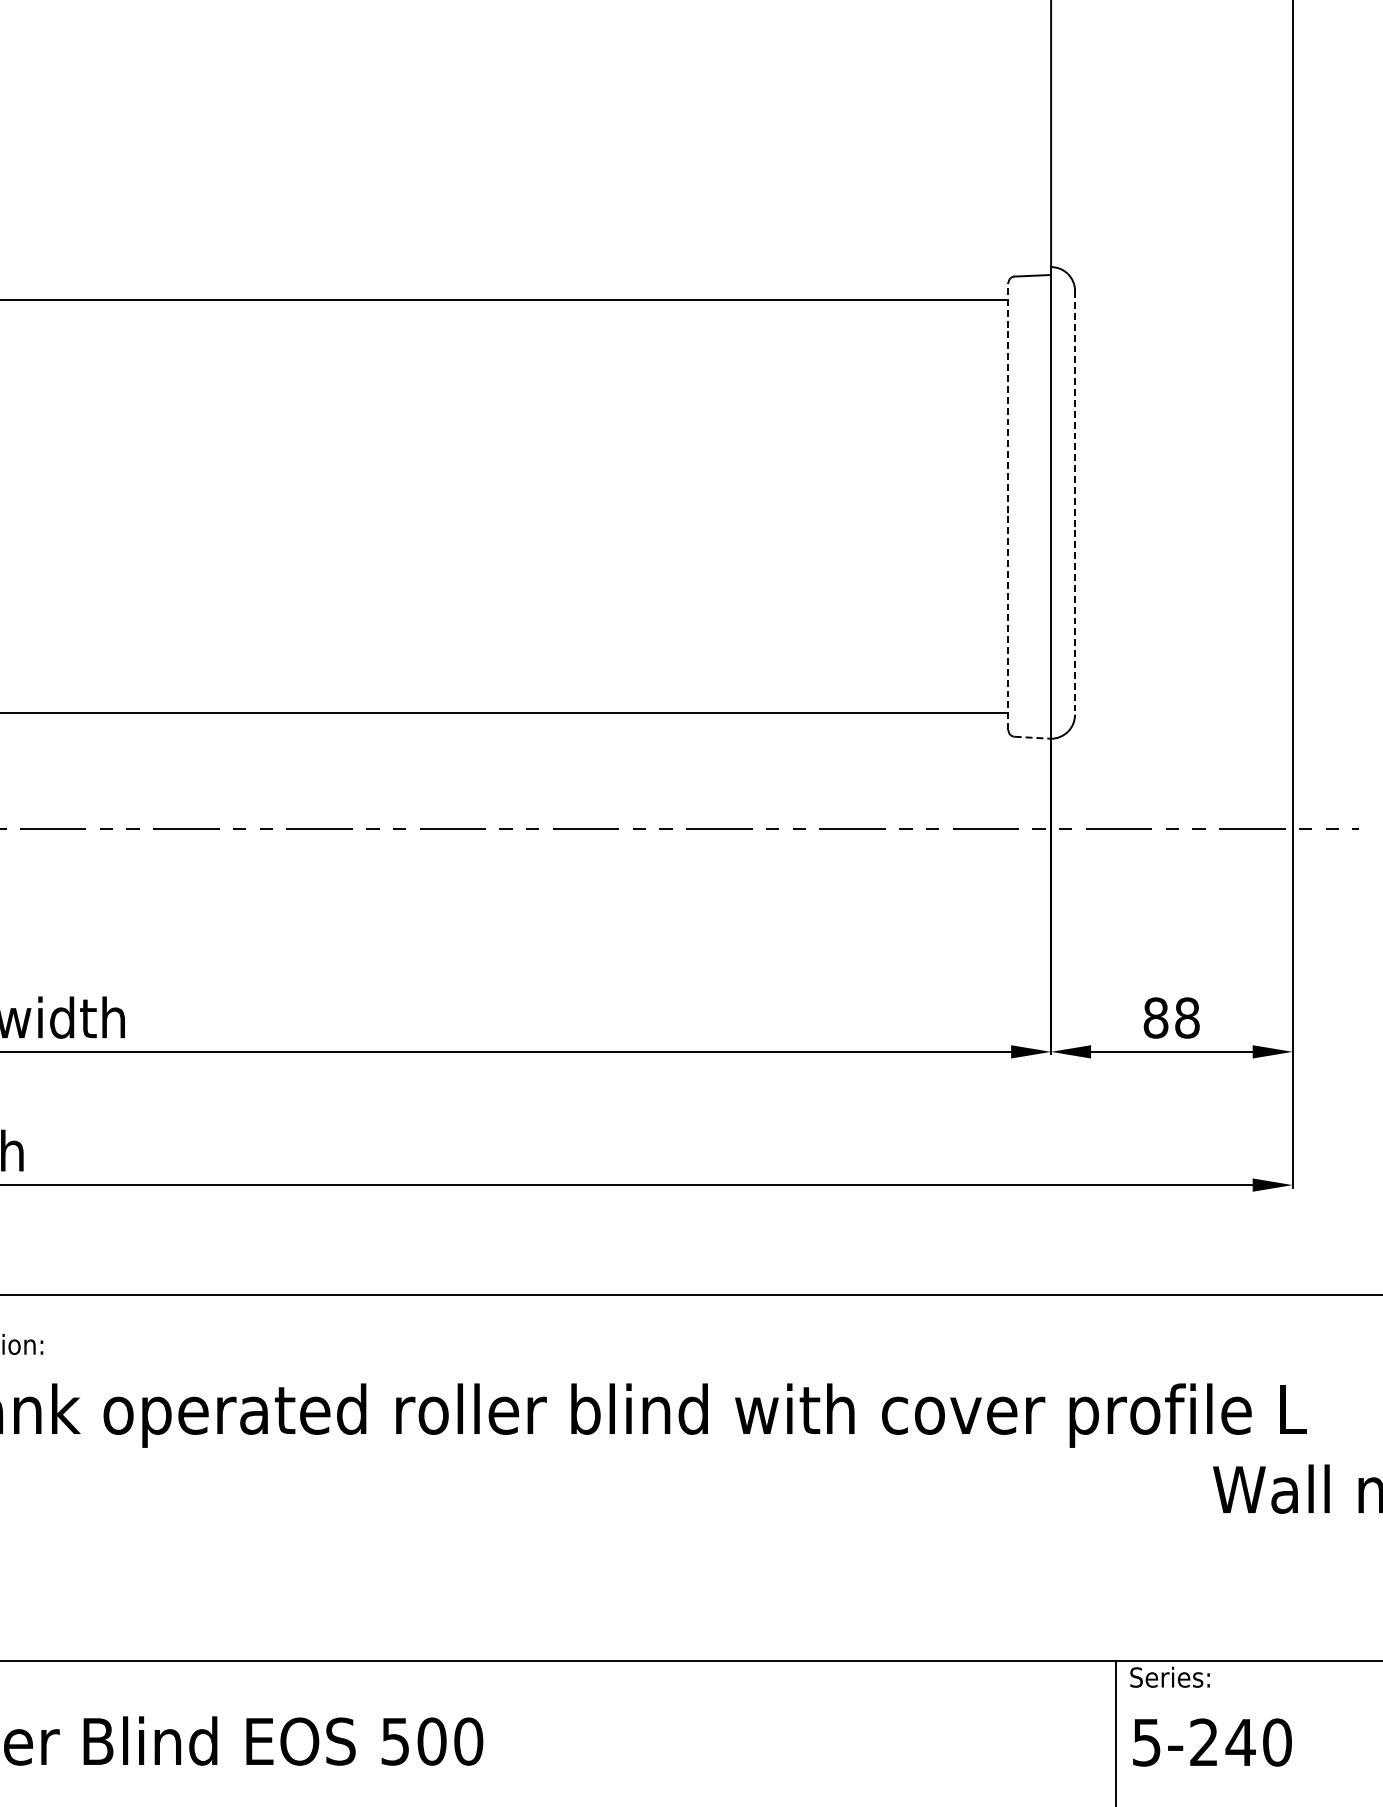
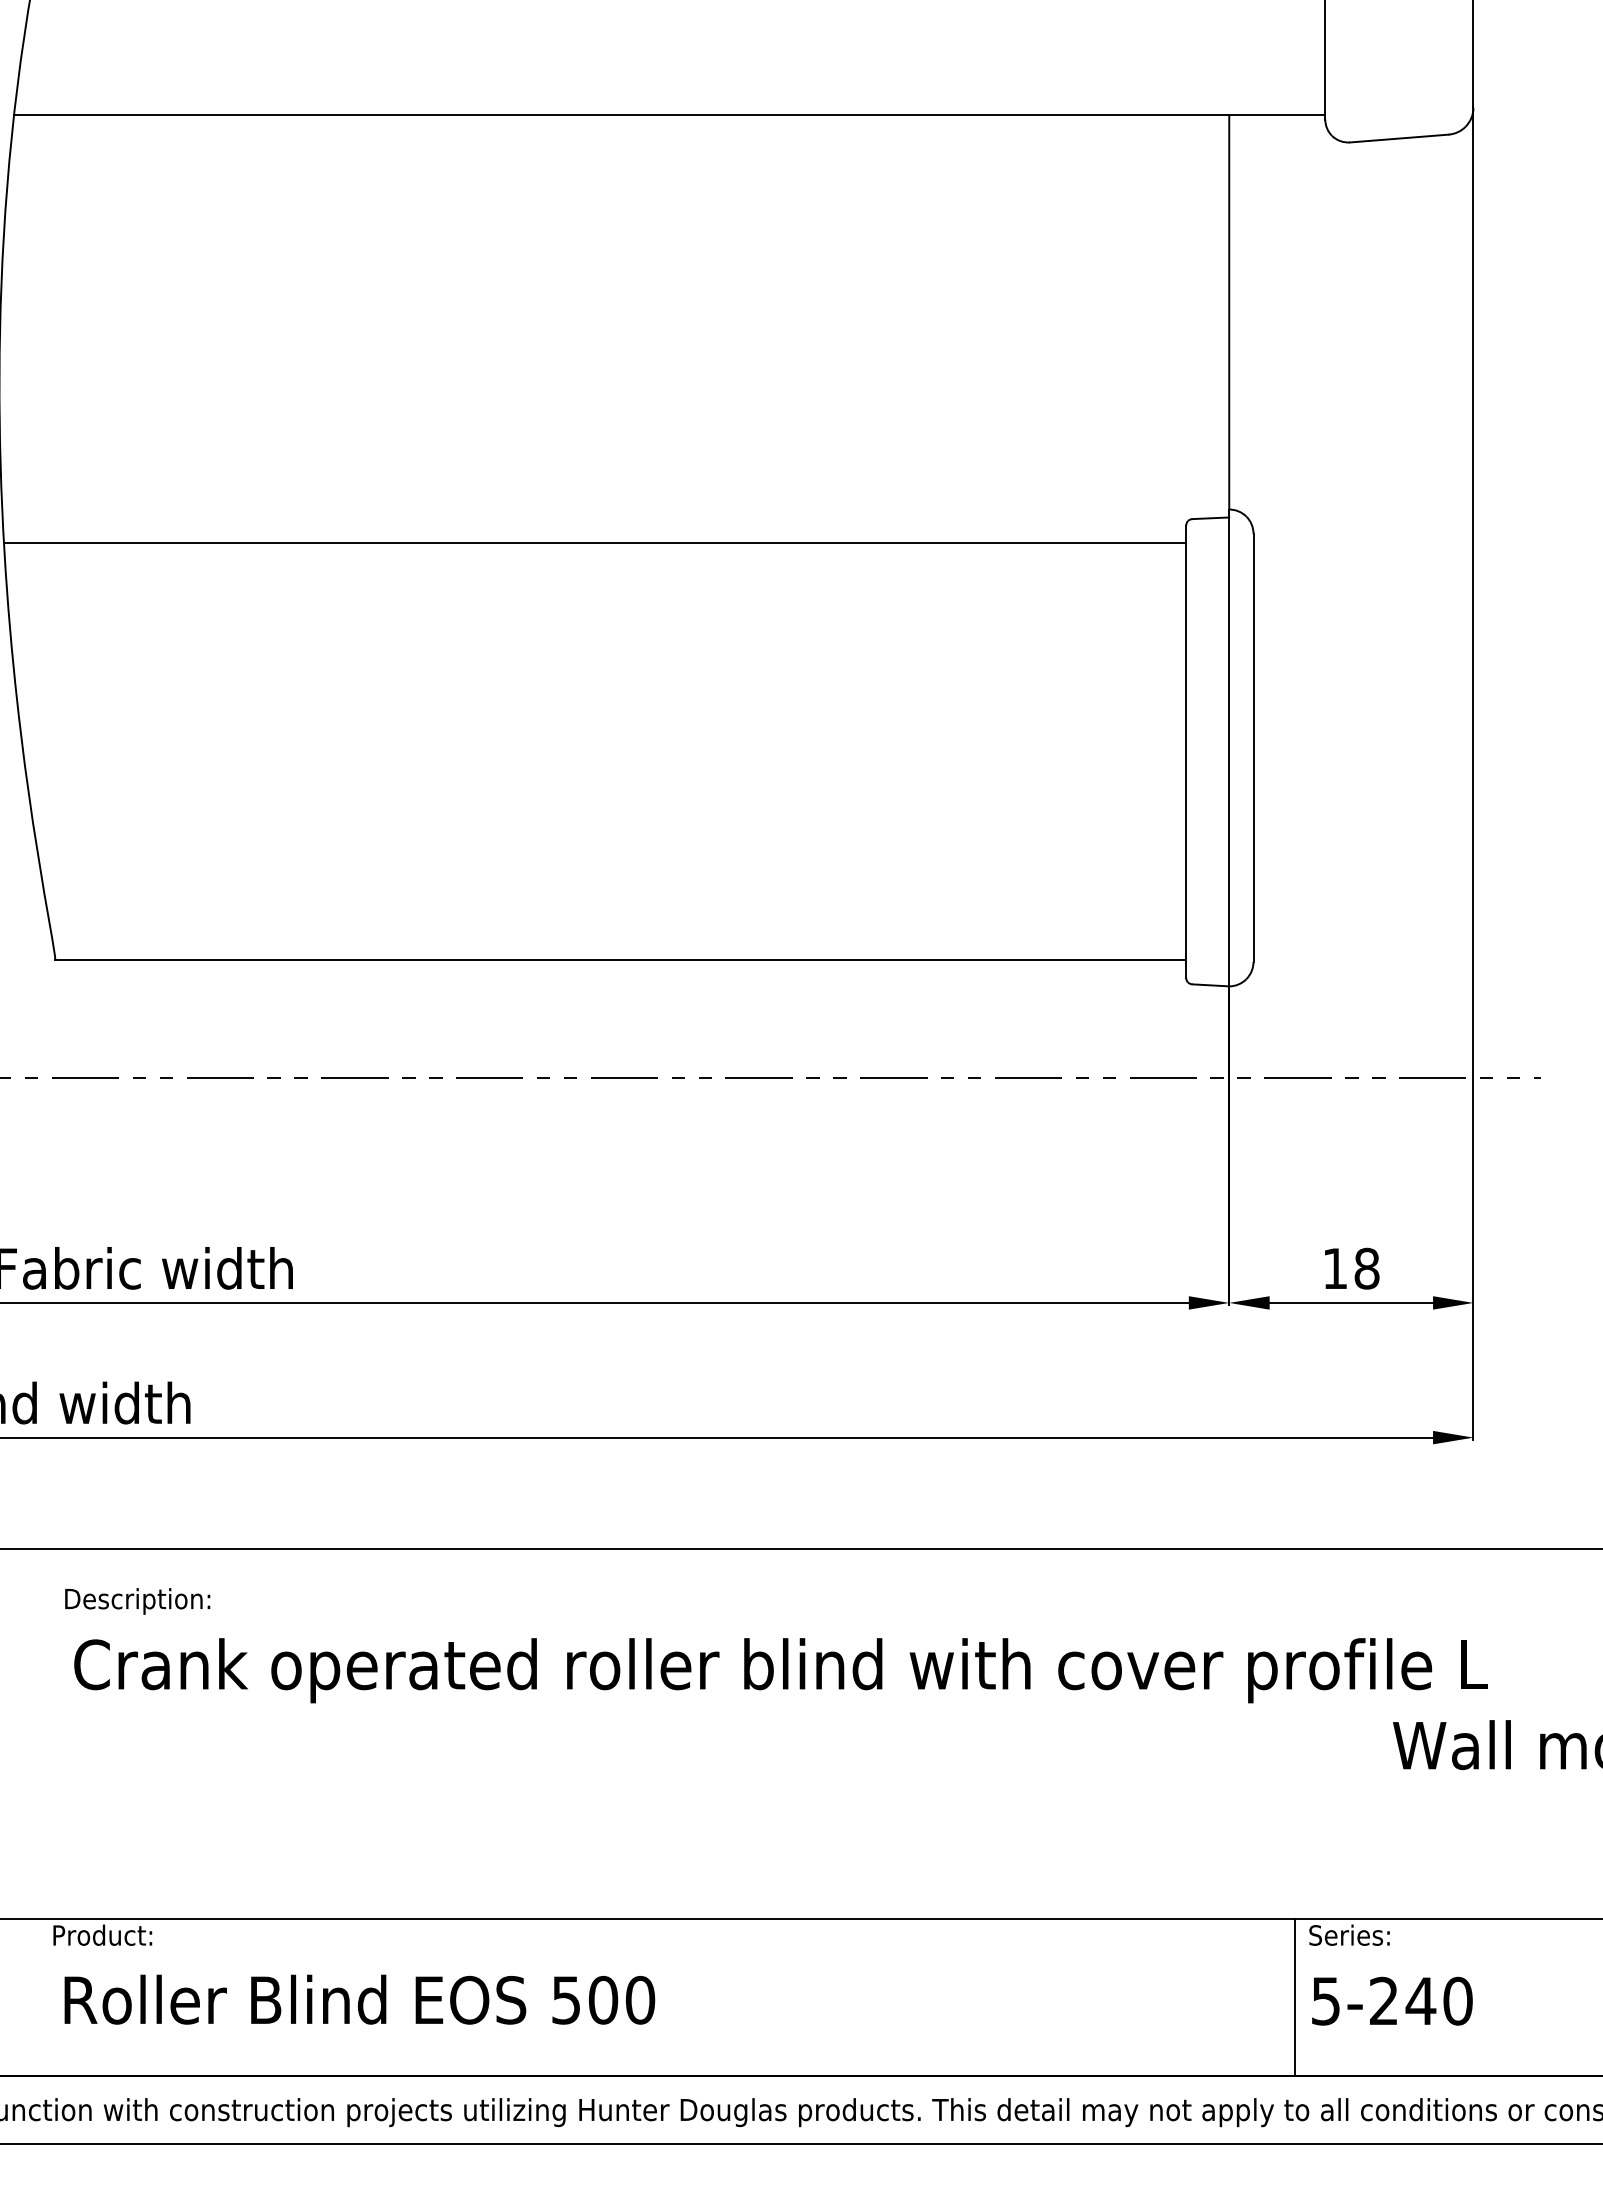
line: (1075, 503) -> (1253, 748), dashed -> solid
line: (1008, 506) -> (1186, 751), dashed -> solid
line: (1033, 737) -> (1211, 985), dashed -> solid
text: (1156, 1017) -> (1335, 1268), 88 -> 18

